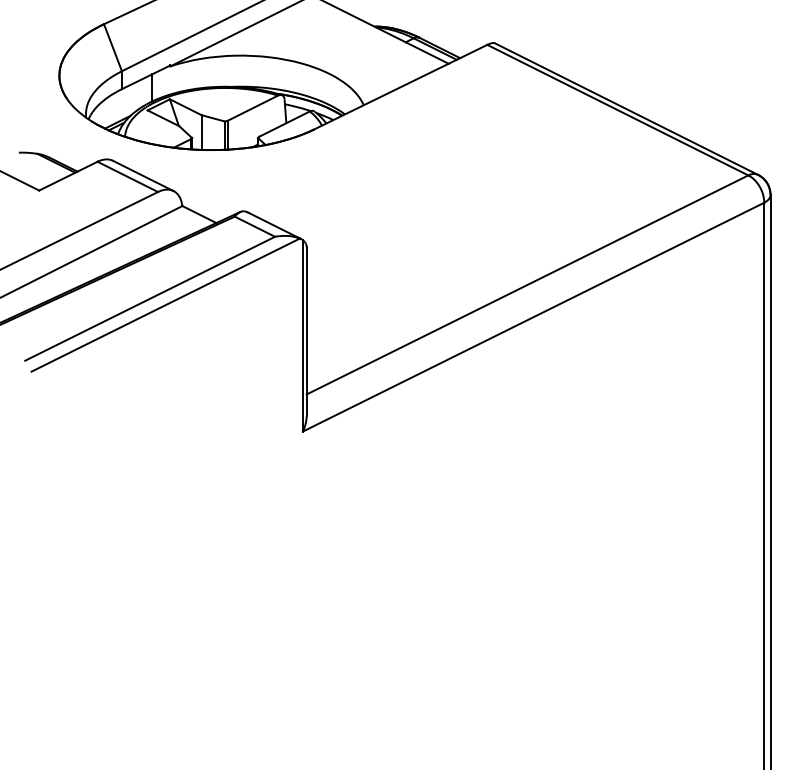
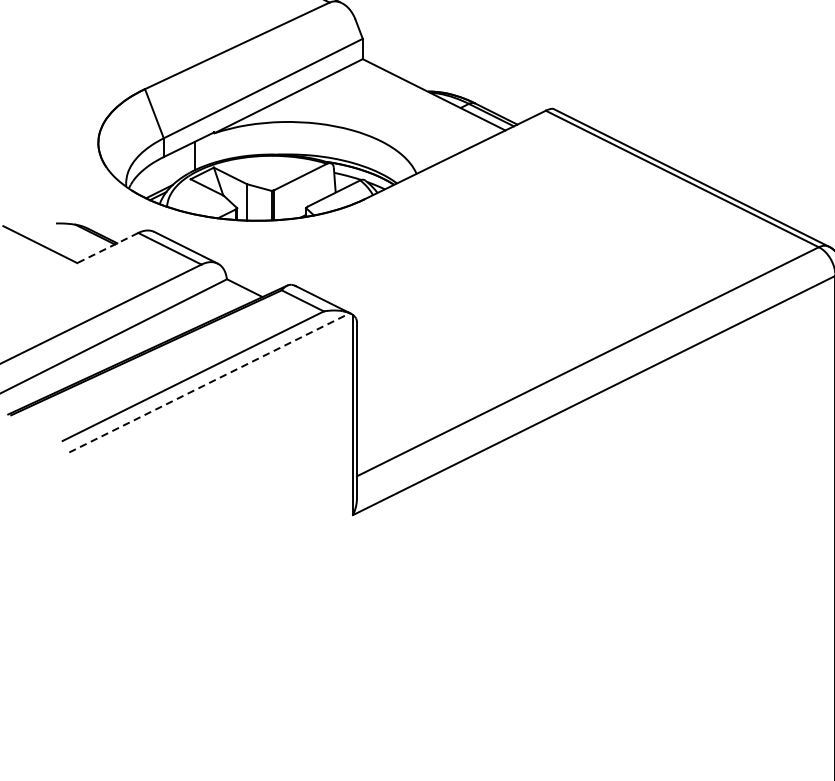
line: (68, 176) -> (107, 248), solid -> dashed
line: (165, 305) -> (209, 383), solid -> dashed

